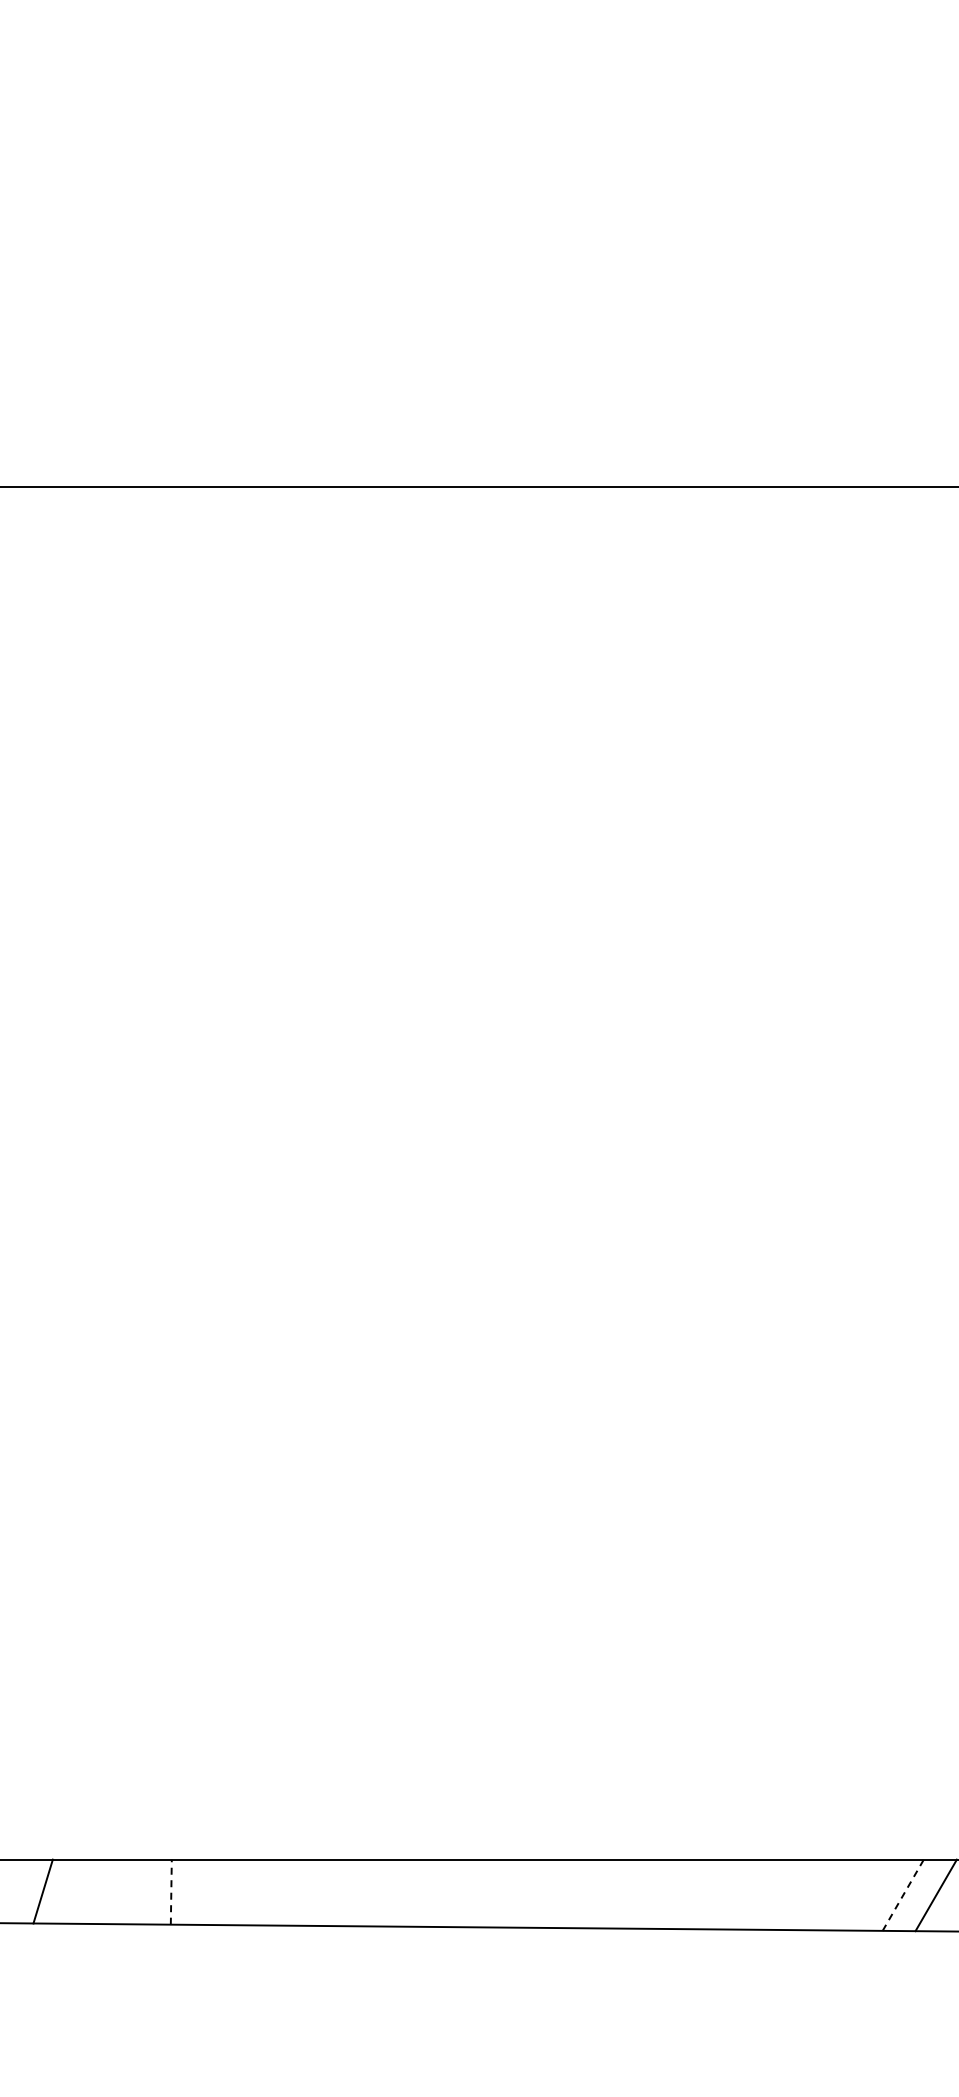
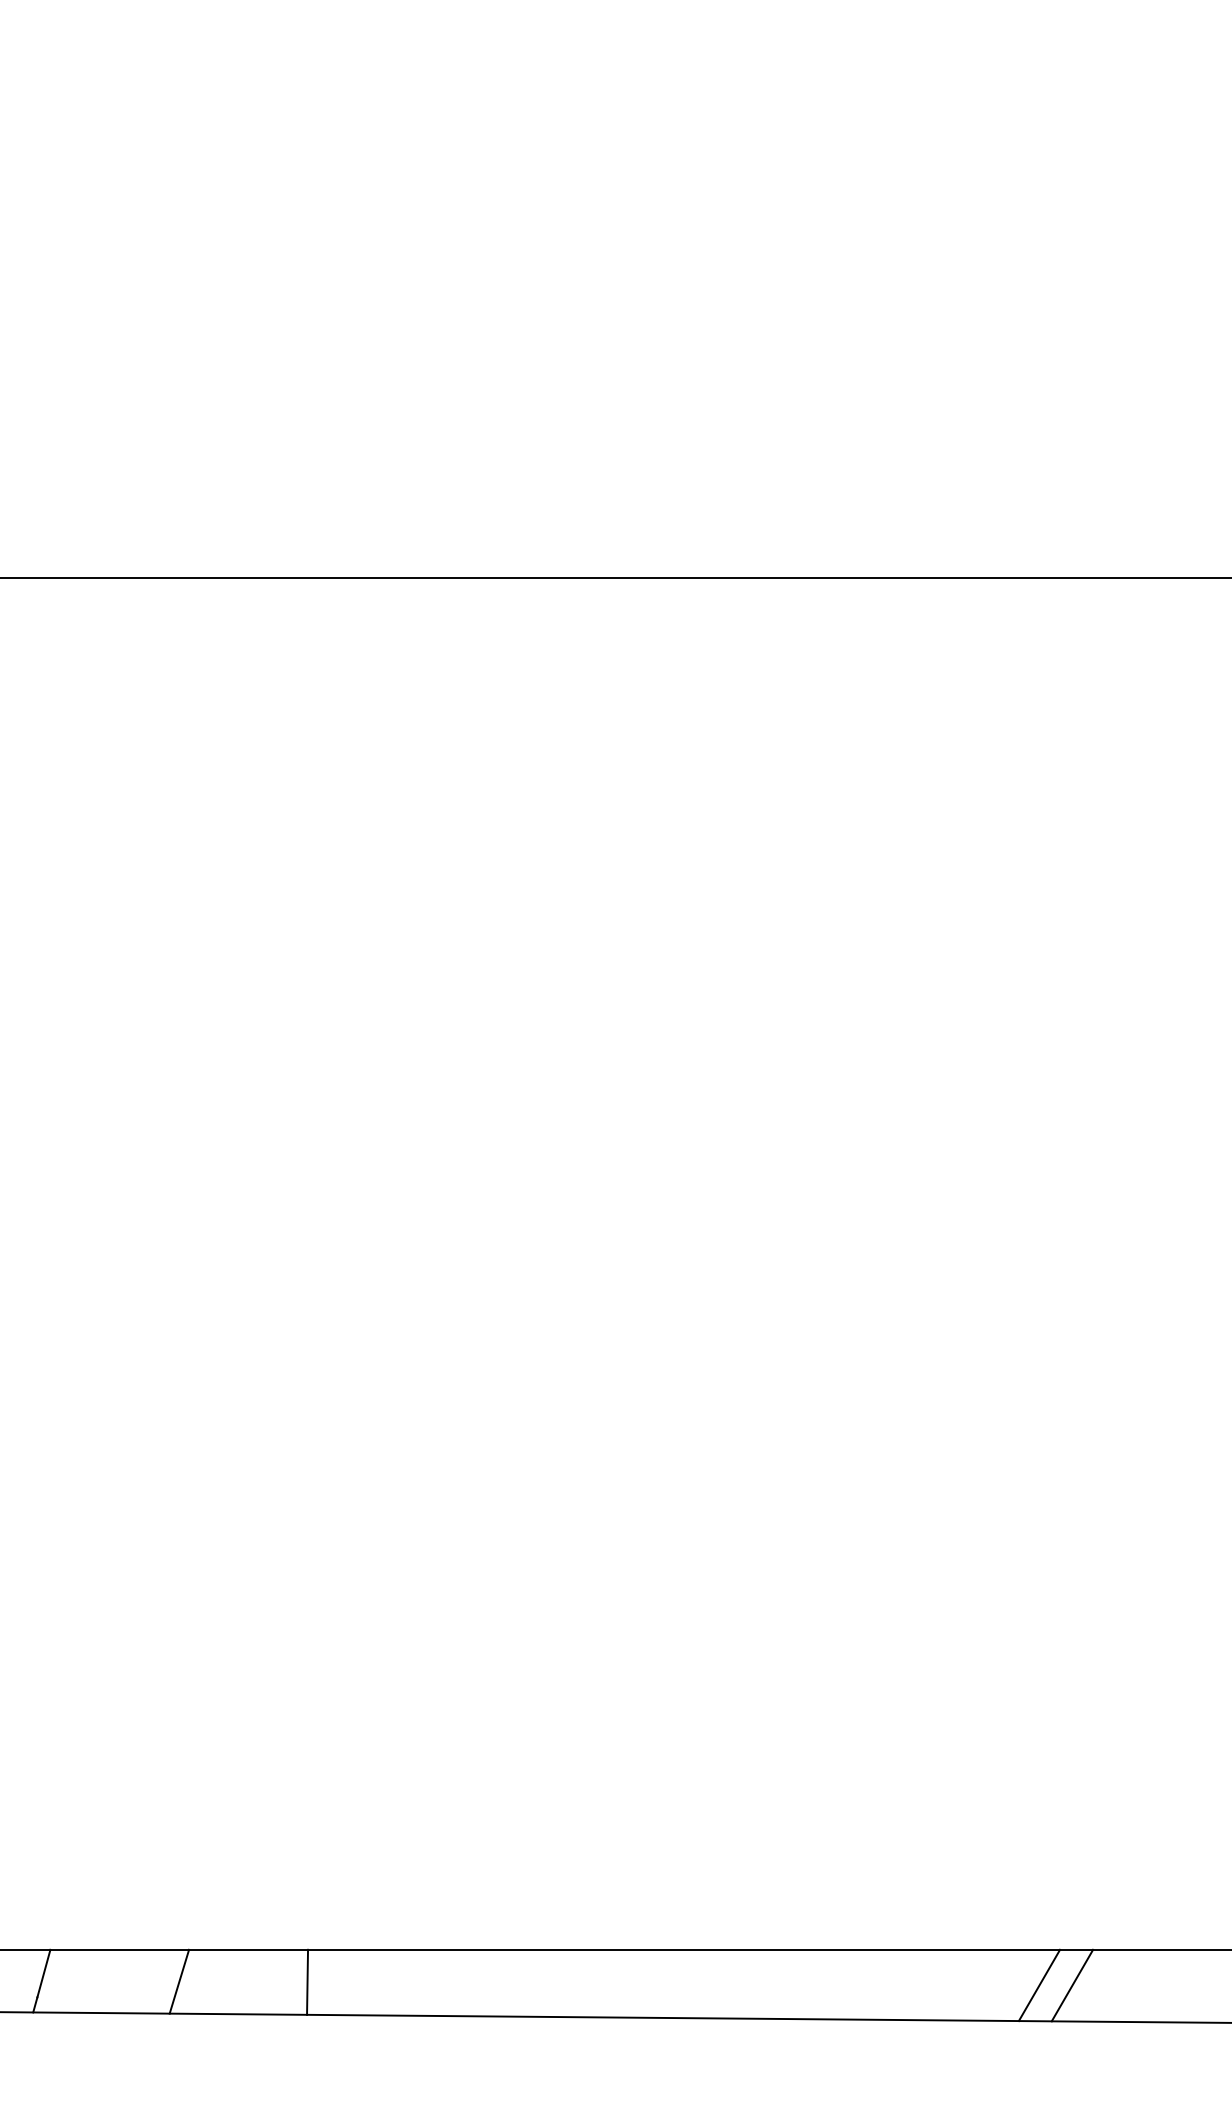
line: (171, 1892) -> (307, 1982), dashed -> solid
line: (903, 1895) -> (1039, 1985), dashed -> solid

